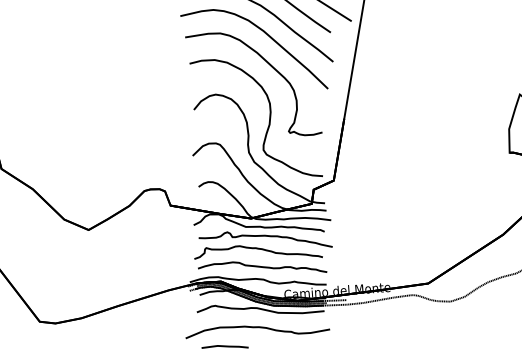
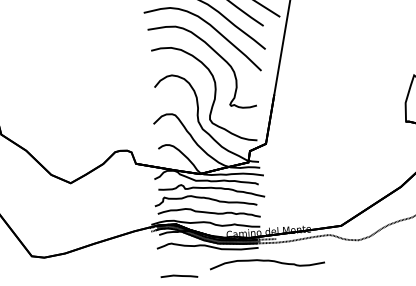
part: (257, 332) -> (267, 264), moved

